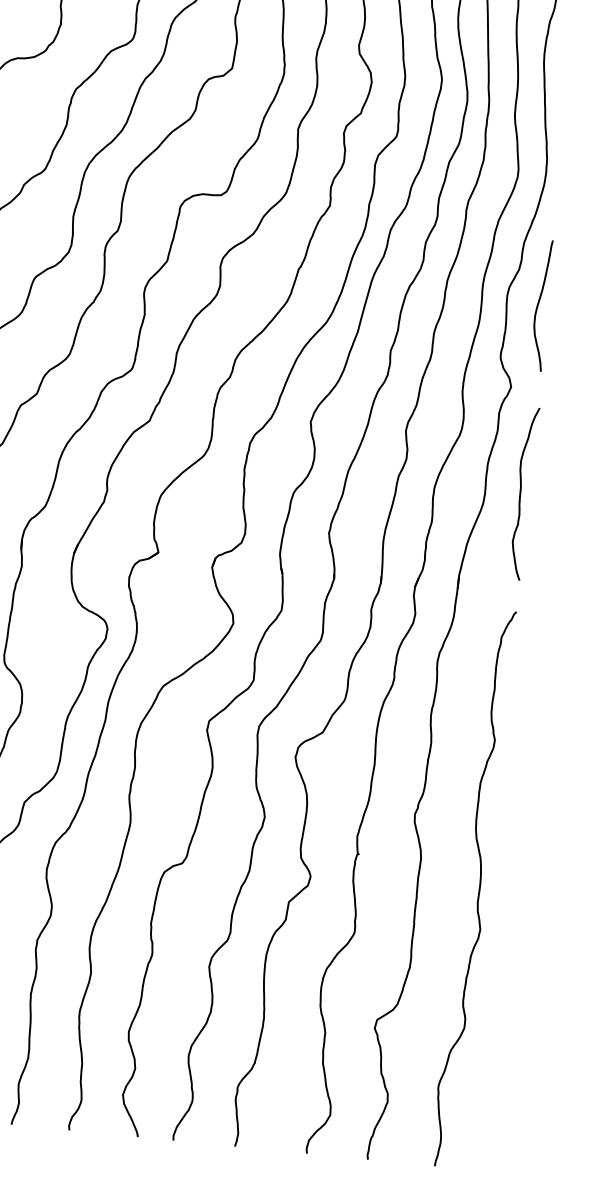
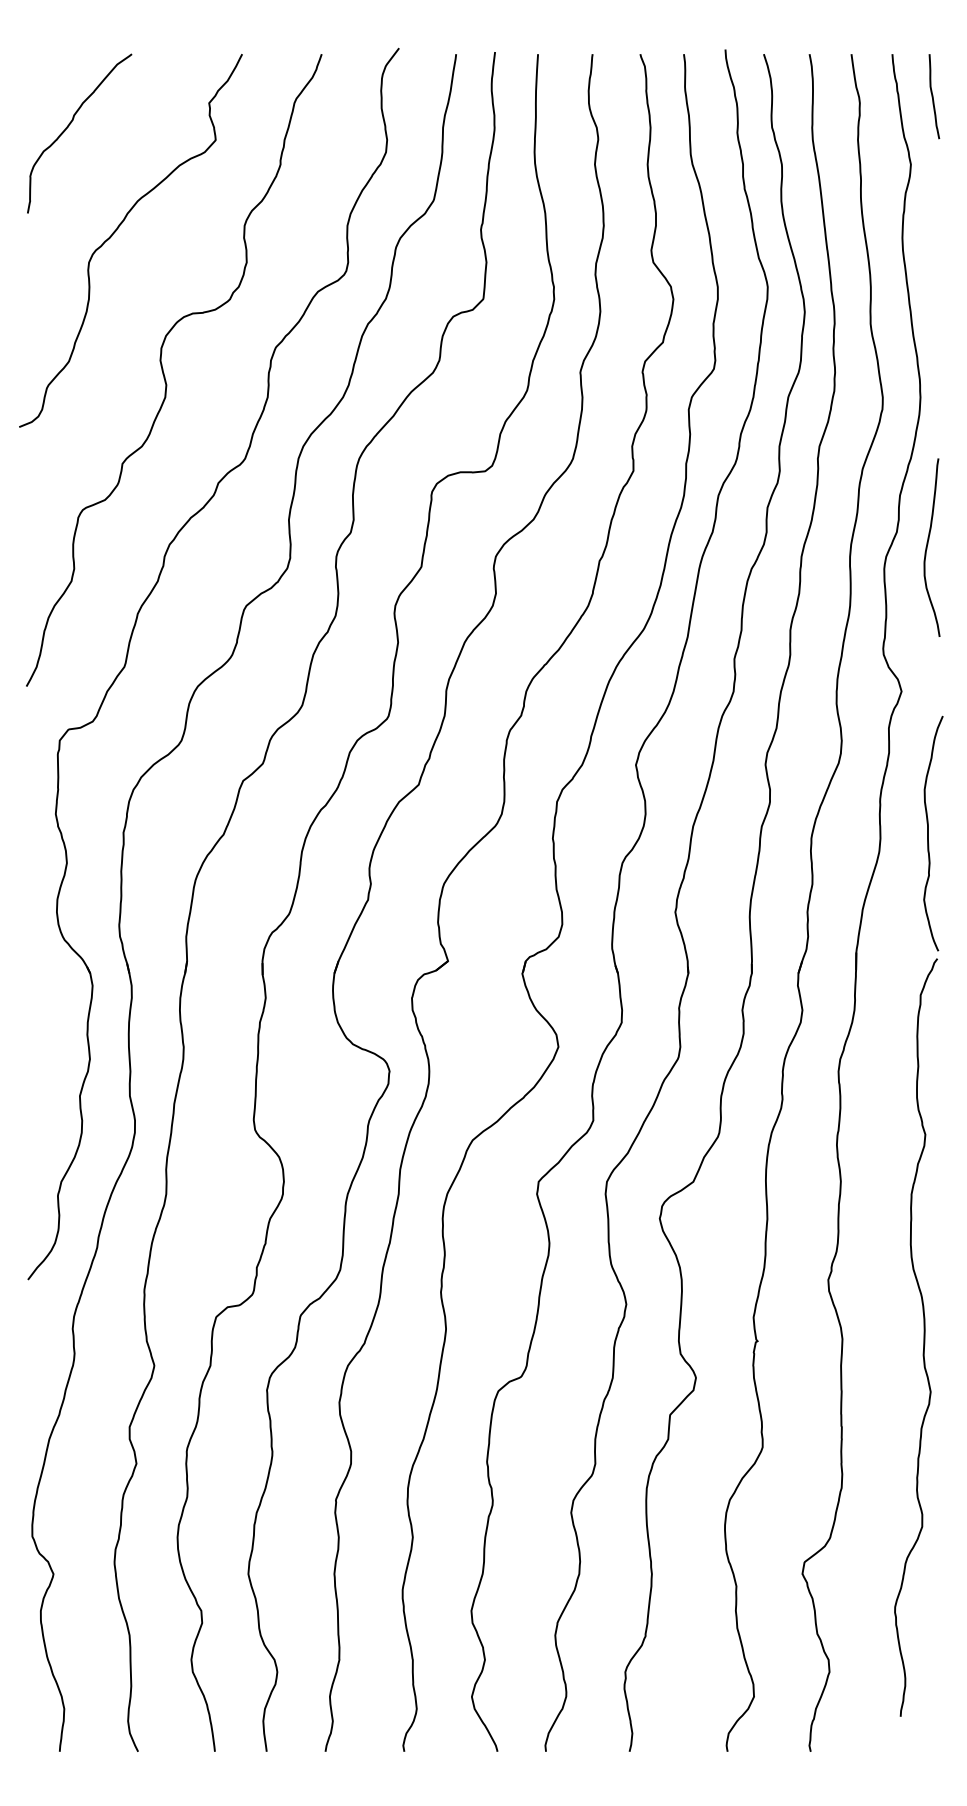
curve: (538, 305) -> (927, 547), moved
curve: (478, 889) -> (923, 1337), moved

